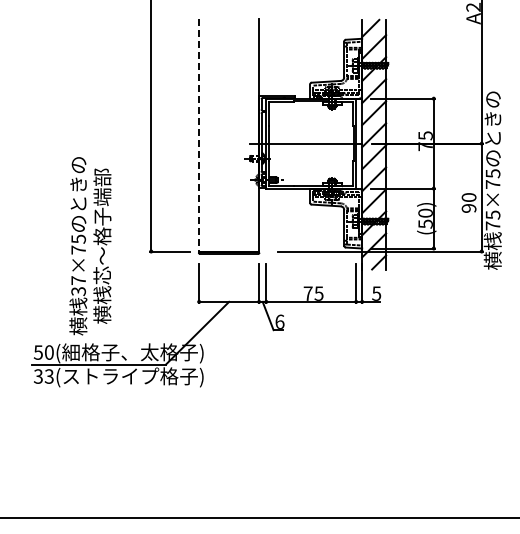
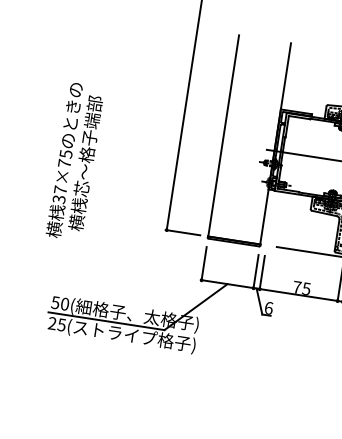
line: (199, 135) -> (223, 136), dashed -> solid
text: (90, 246) -> (75, 162), moved
text: (43, 376) -> (56, 324), 33( -> 25(

